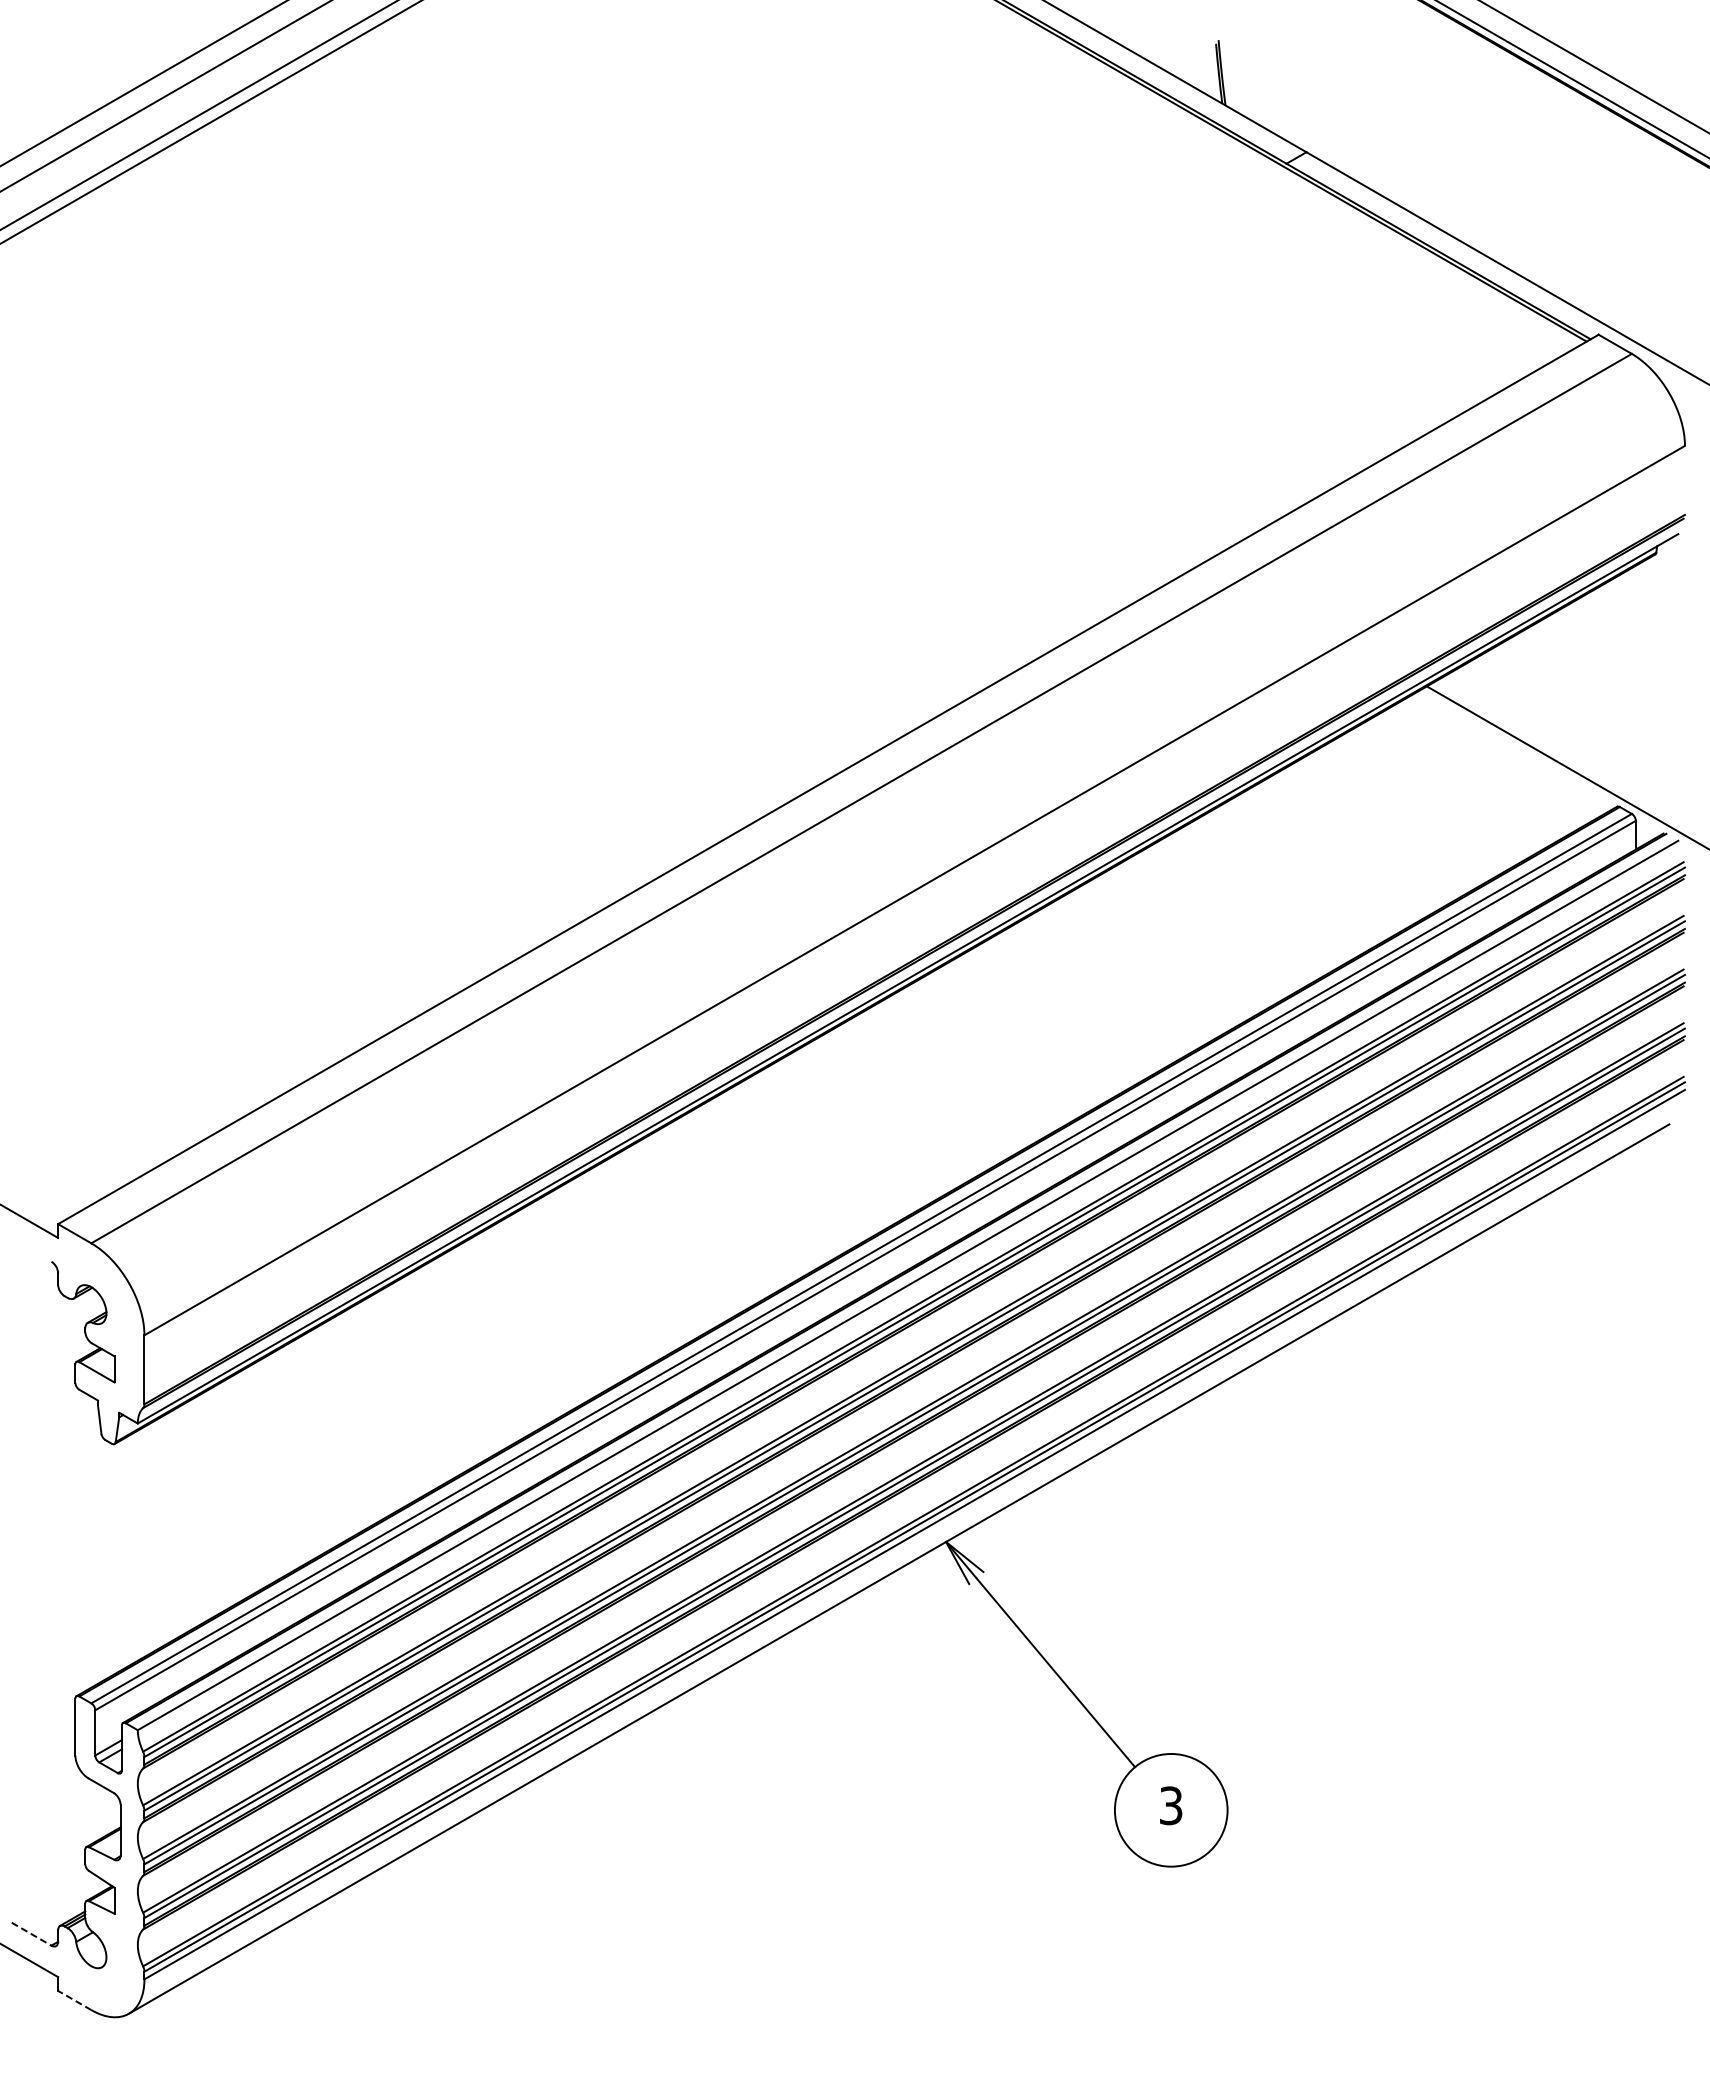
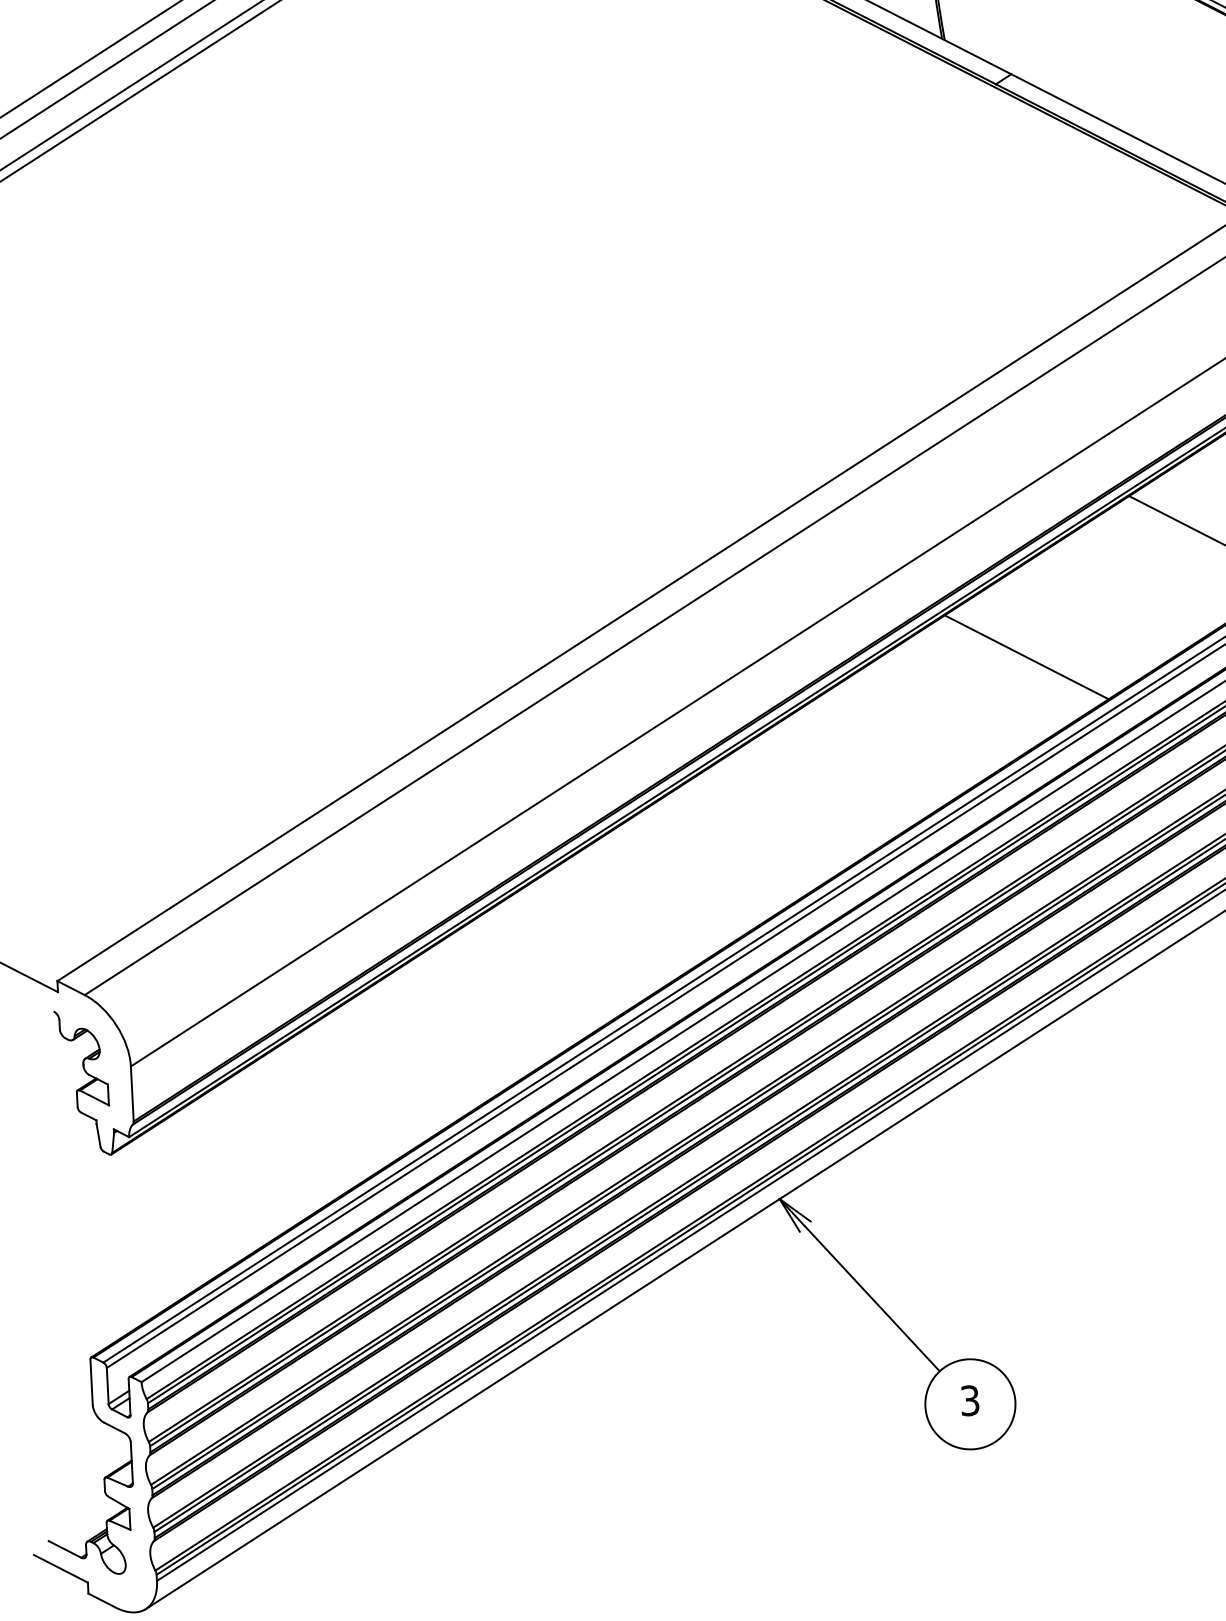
line: (1288, 880) -> (1026, 656), added
line: (31, 1934) -> (64, 1549), dashed -> solid
line: (74, 2000) -> (101, 1600), dashed -> solid

